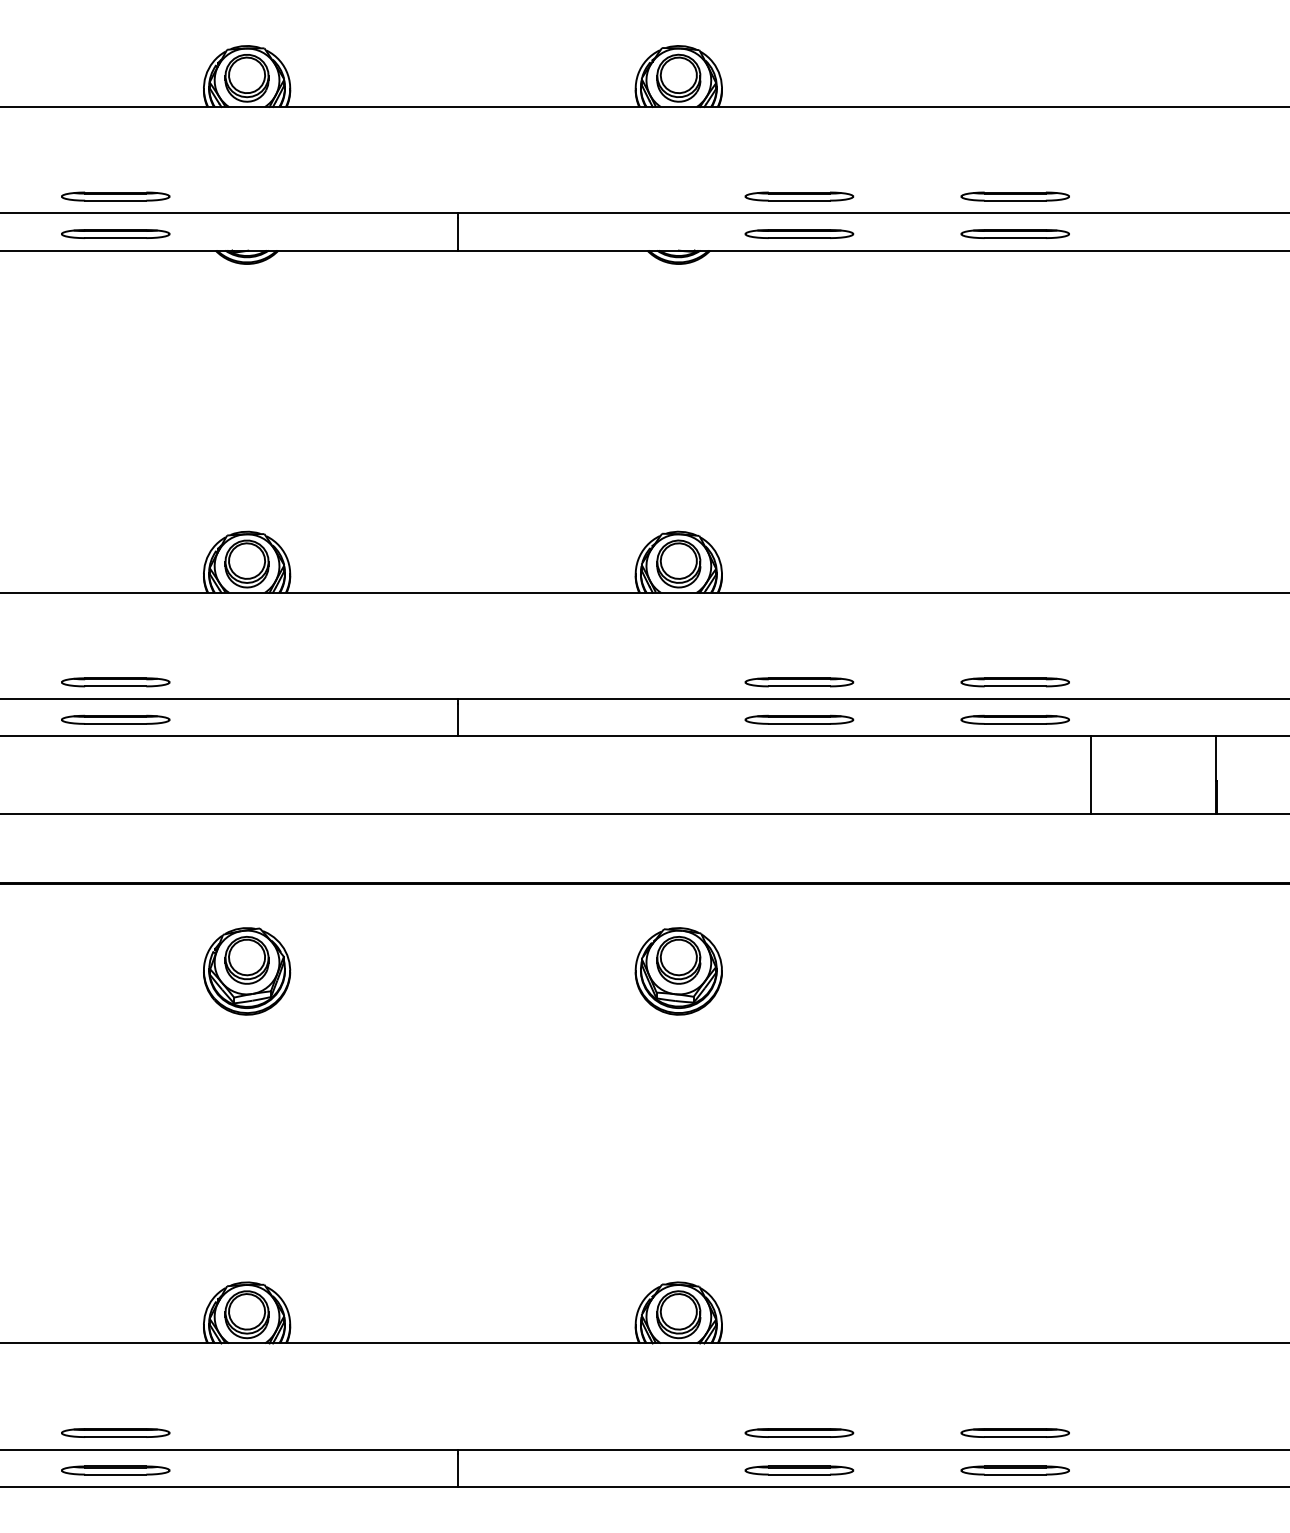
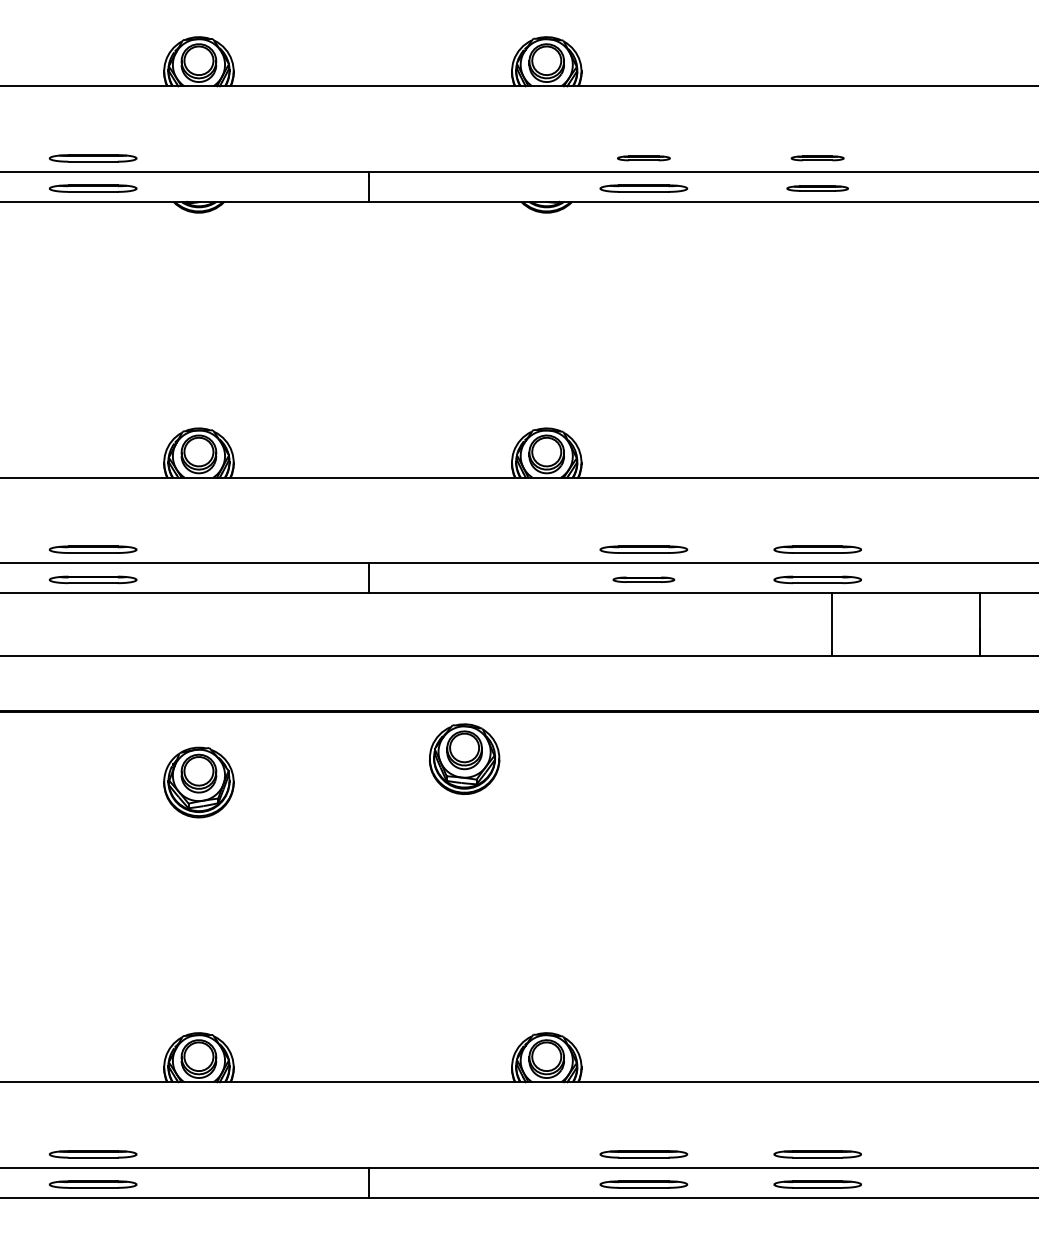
part: (799, 196) -> (643, 158), size x0.6
part: (1014, 196) -> (817, 158), size x0.6
part: (1014, 233) -> (817, 188), size x0.7
part: (799, 719) -> (643, 579), size x0.7
line: (1090, 775) -> (831, 624), moved
part: (678, 971) -> (464, 759), moved

